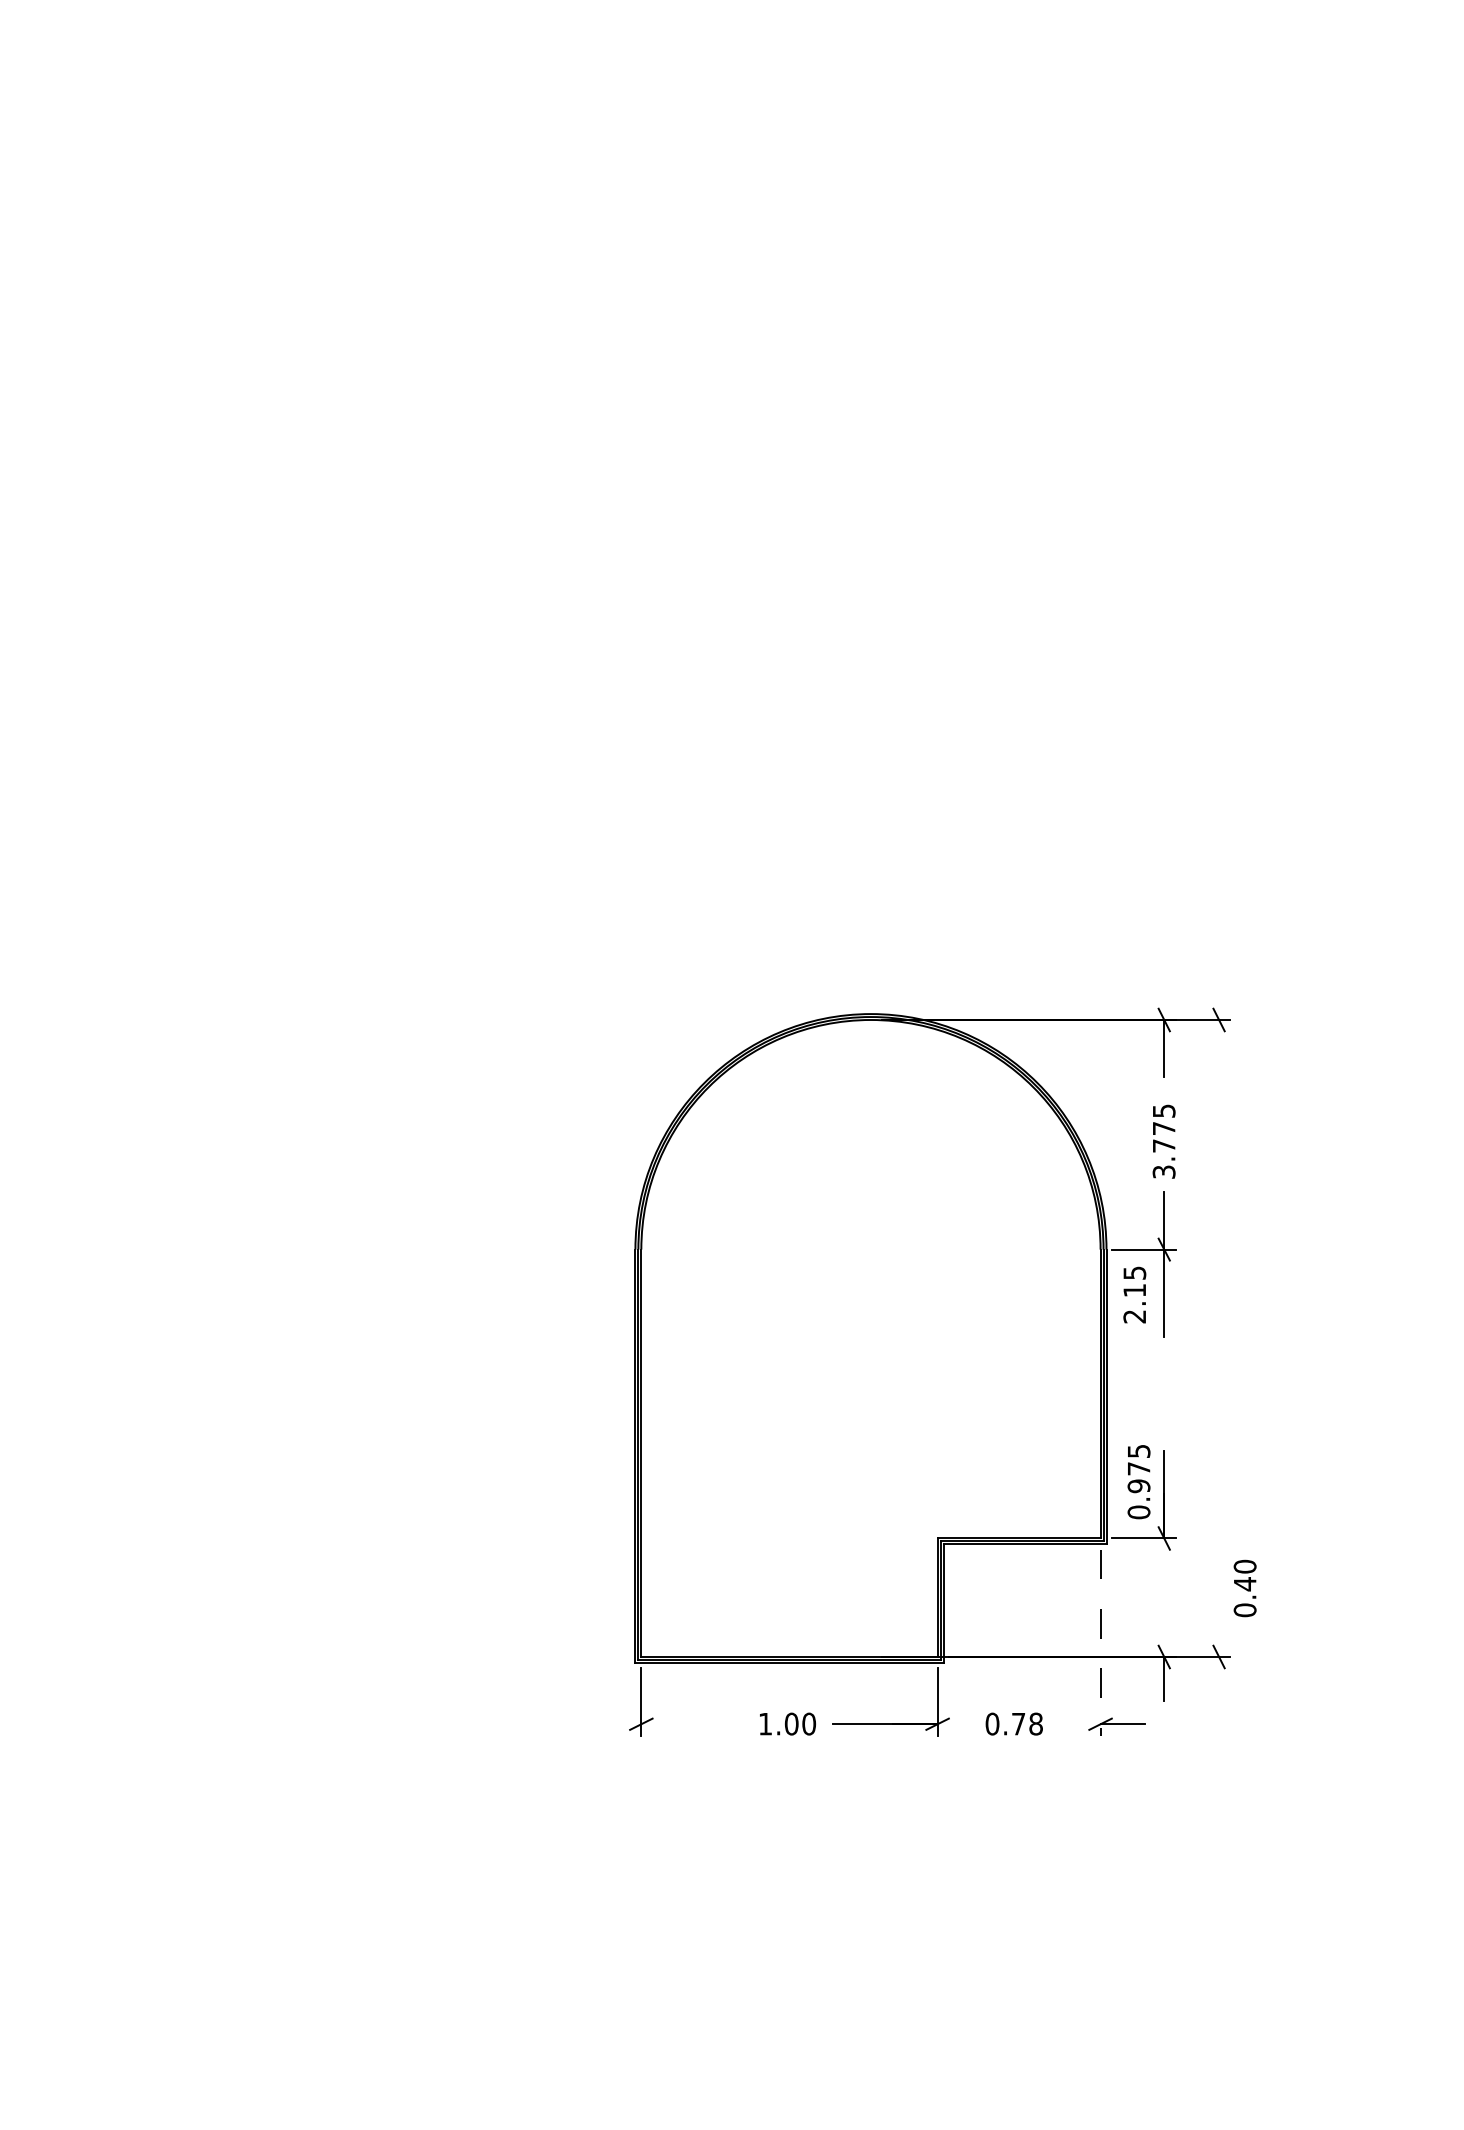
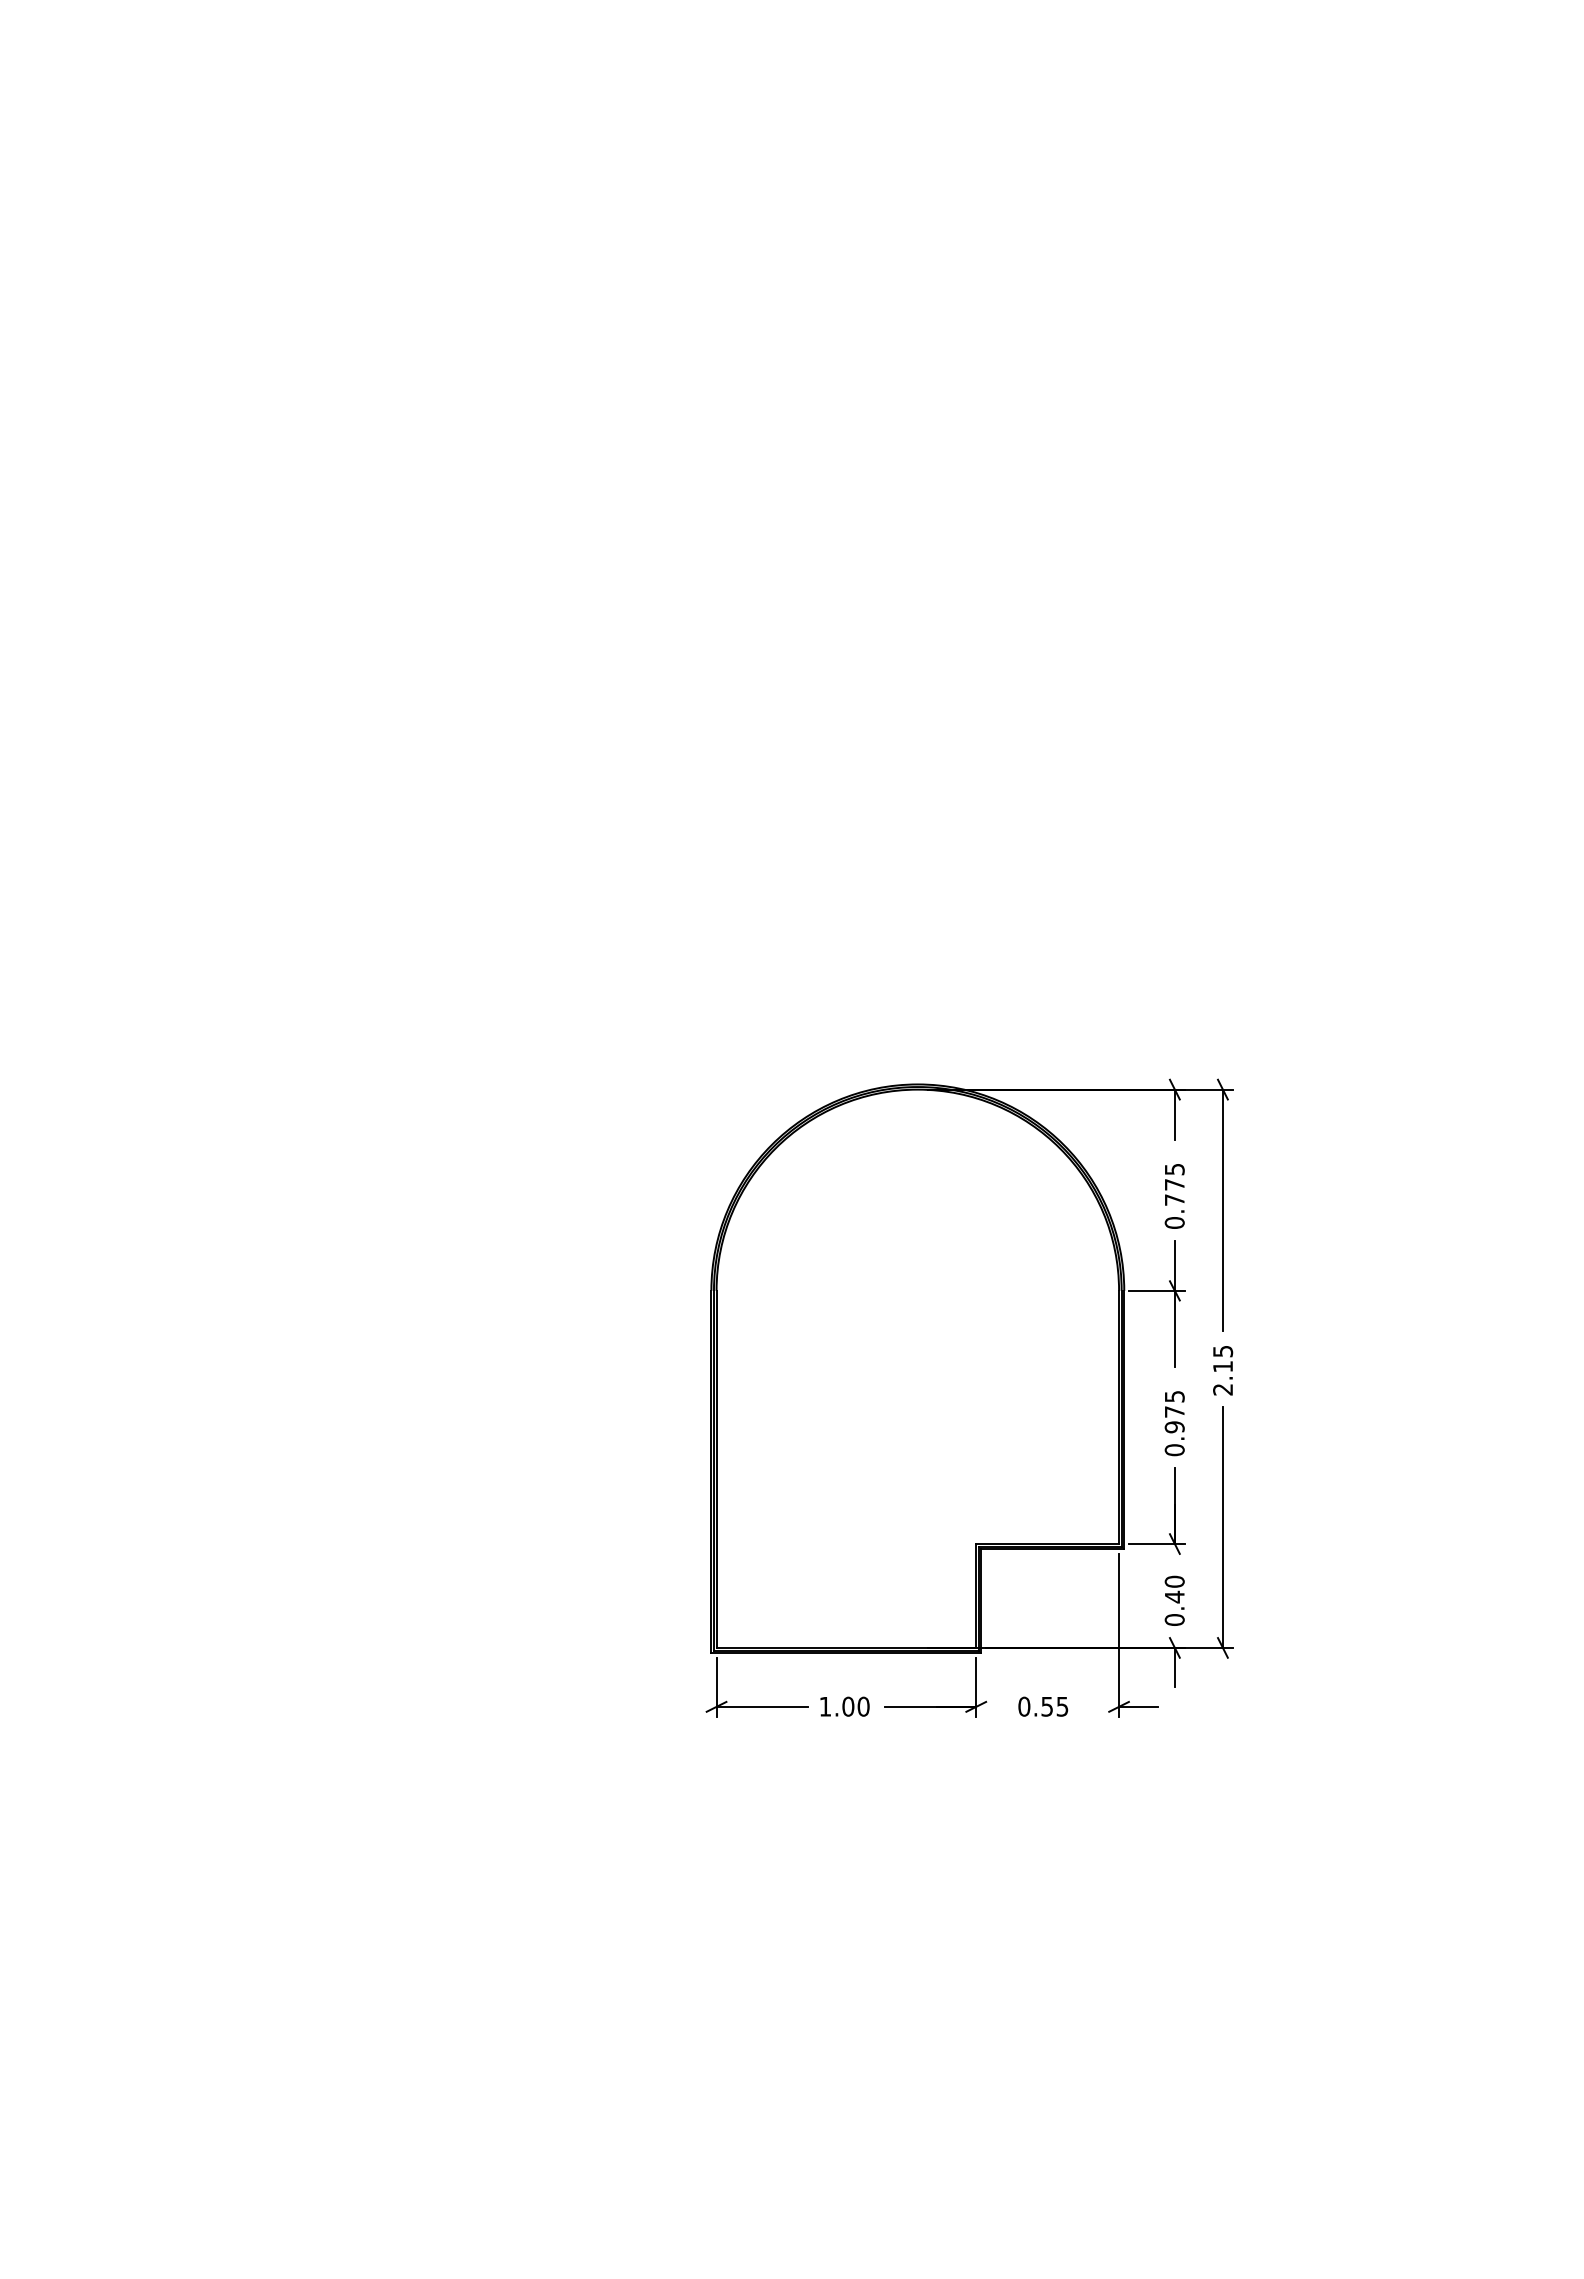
line: (1218, 1156) -> (1222, 1209), added
text: (1163, 1171) -> (1174, 1222), 3.775 -> 0.775
text: (1135, 1294) -> (1223, 1370), moved
text: (1138, 1481) -> (1174, 1423), moved
line: (1218, 1519) -> (1222, 1527), added
text: (1244, 1588) -> (1174, 1600), moved
line: (1101, 1642) -> (1119, 1635), dashed -> solid
line: (692, 1723) -> (761, 1706), added
text: (1026, 1723) -> (1054, 1706), 0.78 -> 0.55

